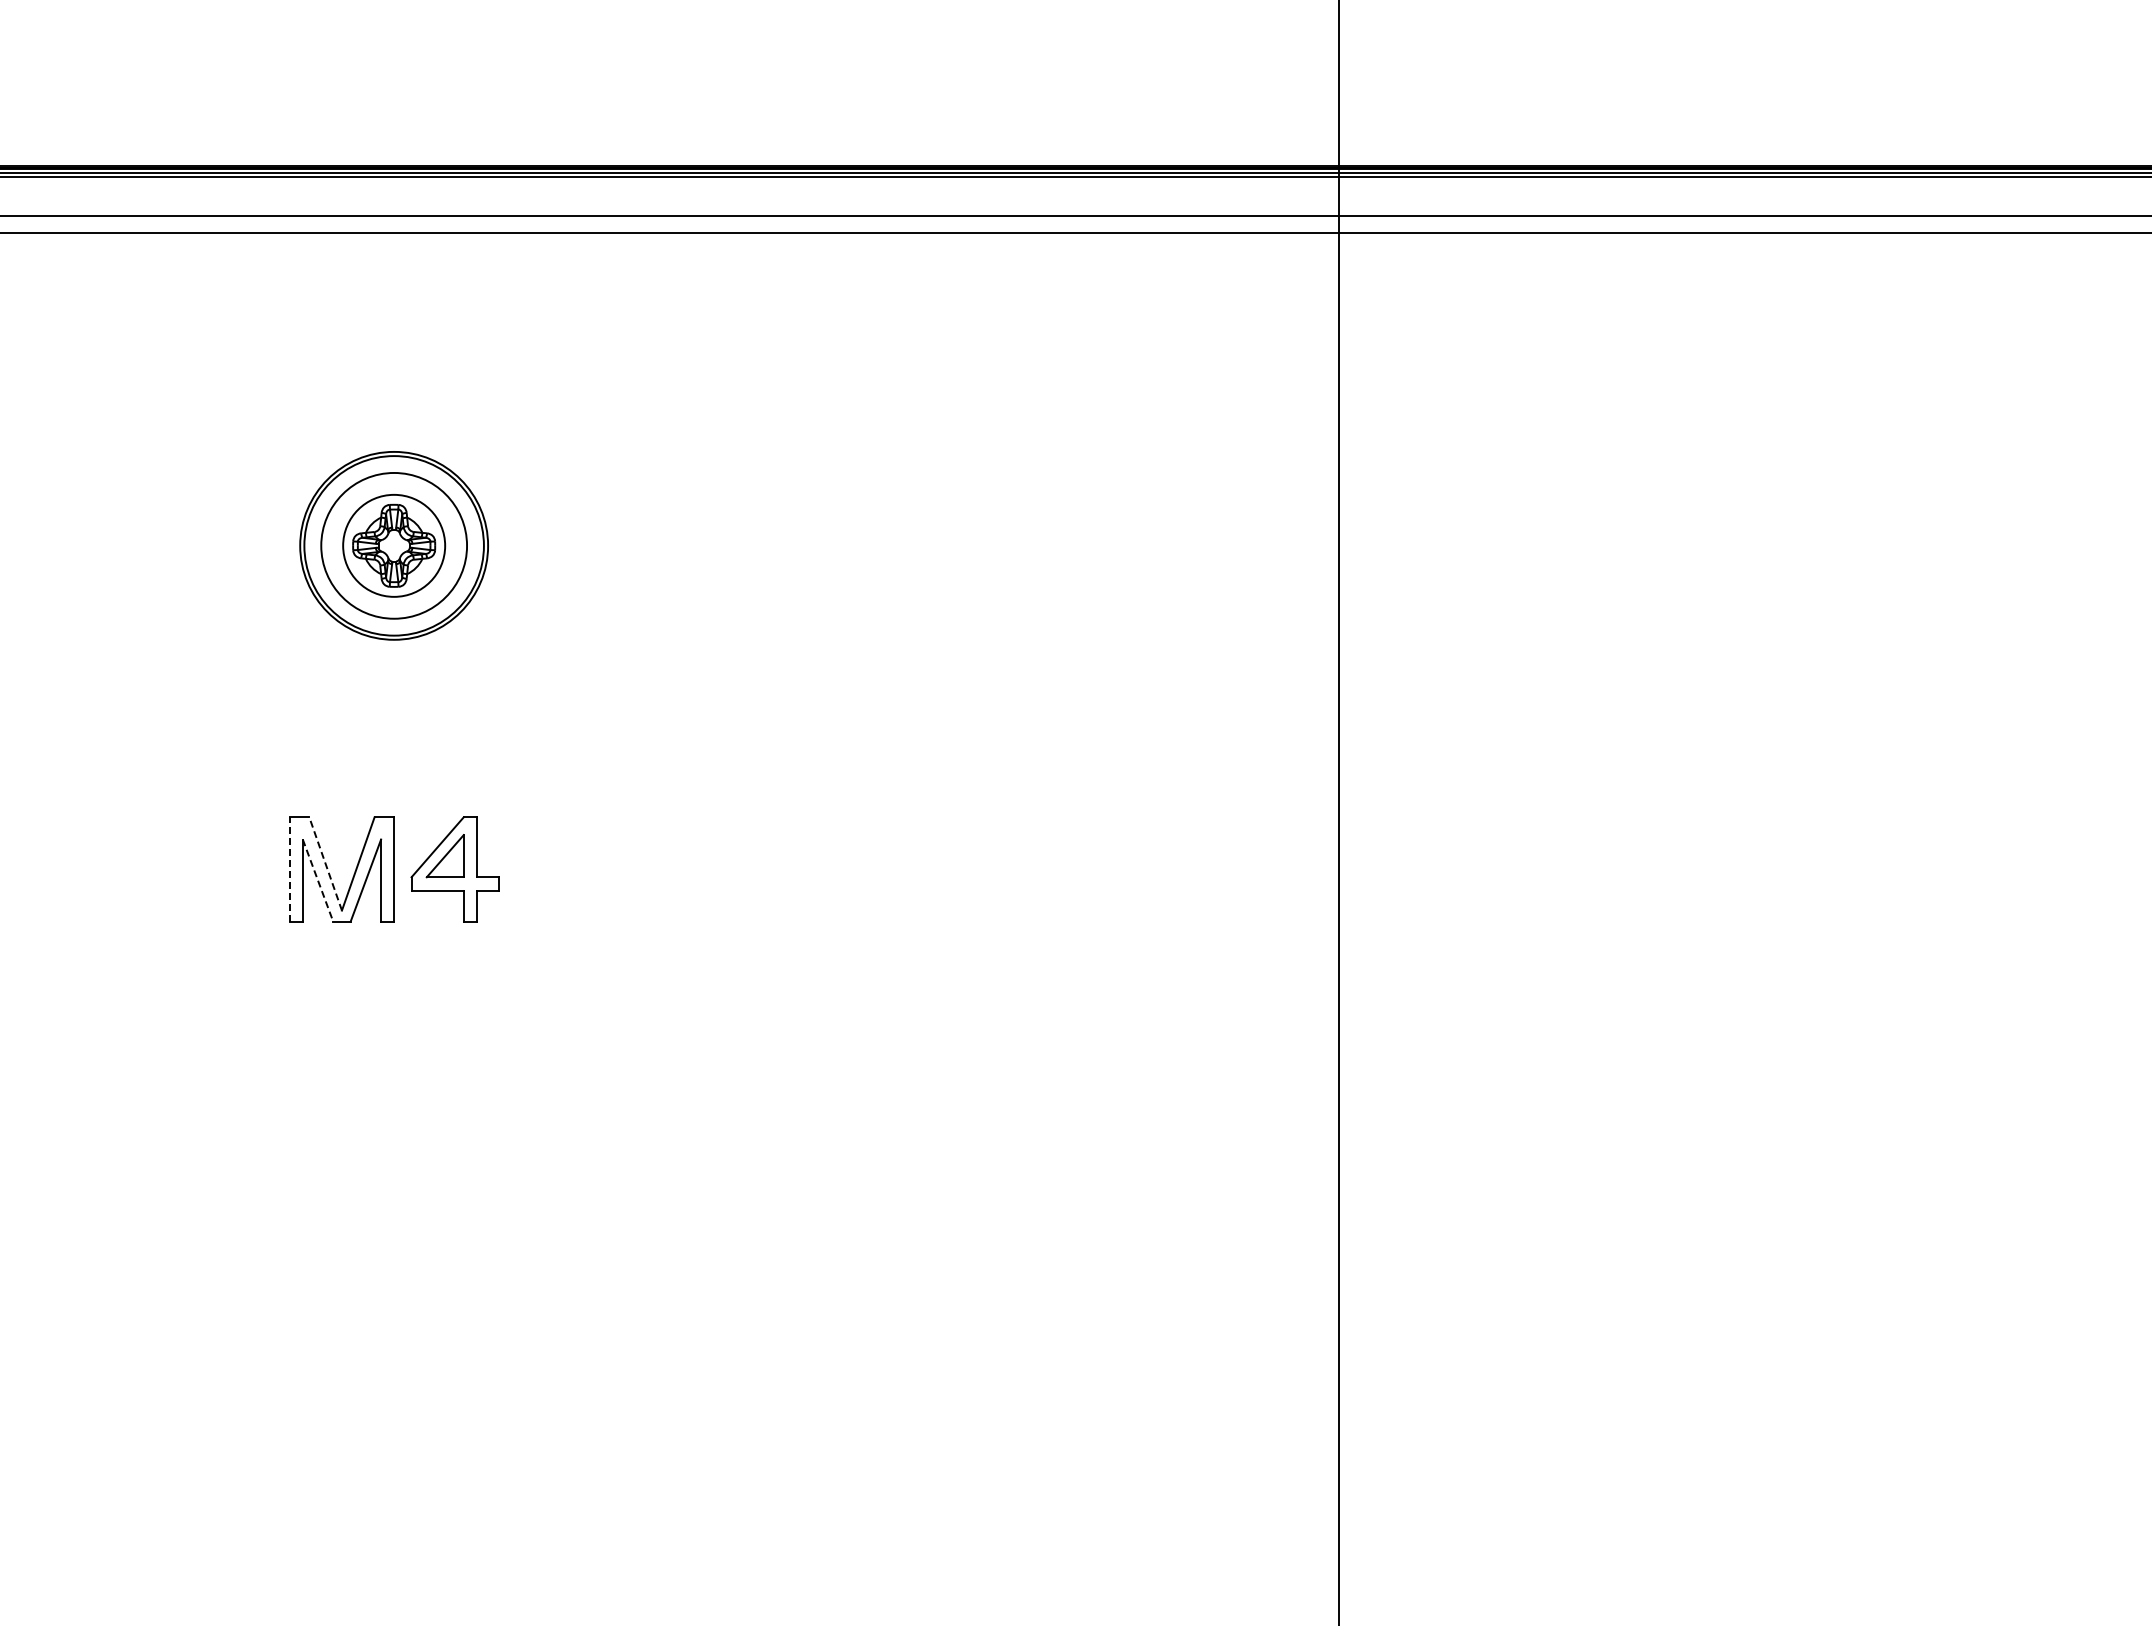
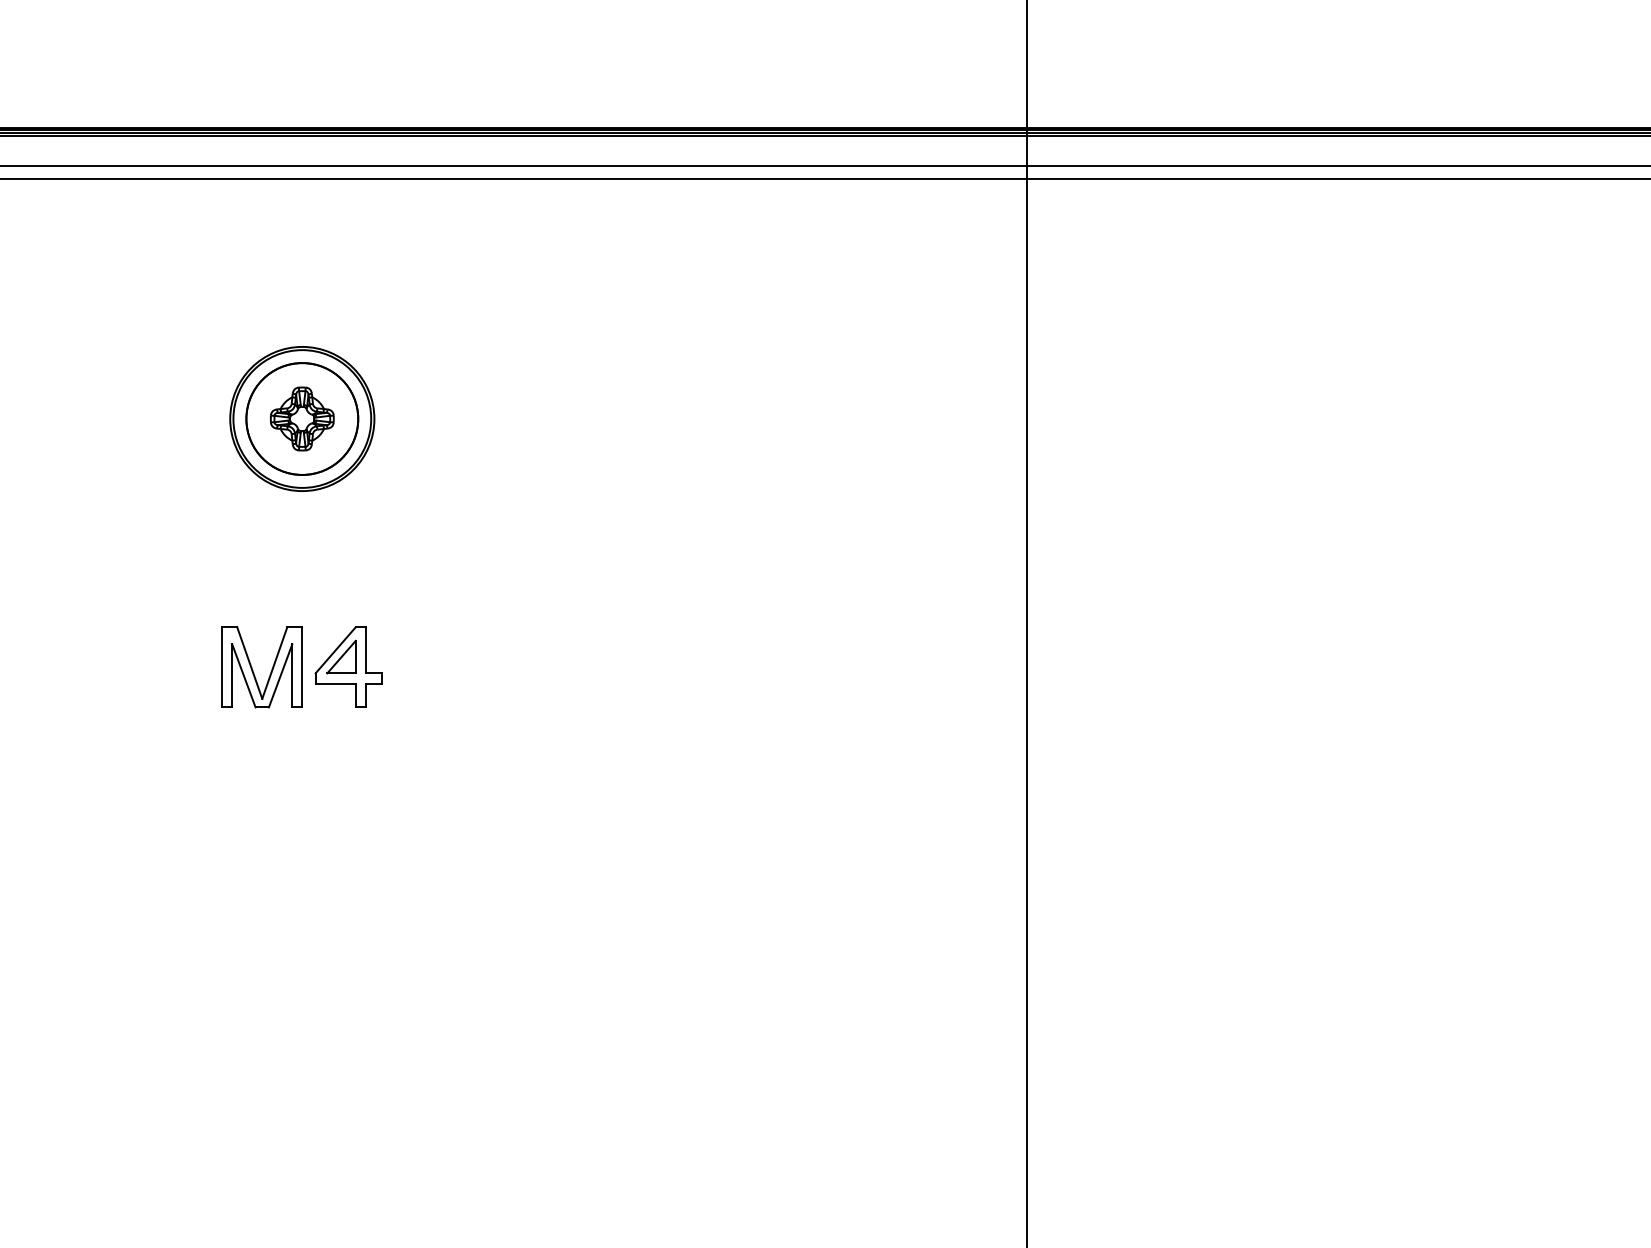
circle: (394, 545) -> (302, 418), size x1.43
line: (325, 863) -> (249, 662), dashed -> solid
line: (289, 869) -> (222, 667), dashed -> solid
line: (318, 880) -> (244, 675), dashed -> solid

